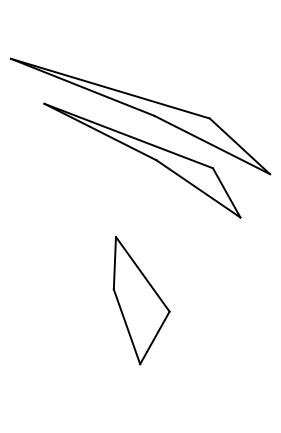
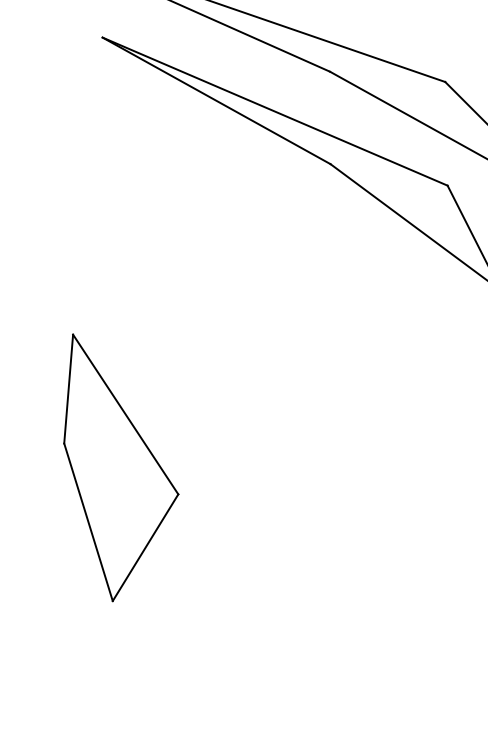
part: (141, 300) -> (120, 468), moved

